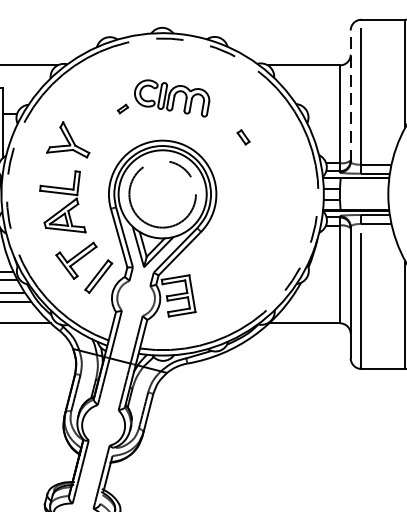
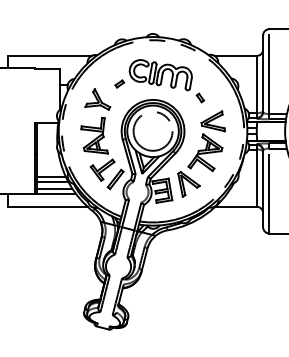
line: (351, 95) -> (263, 73), dashed -> solid
part: (163, 98) -> (153, 75), size x1.43
part: (245, 232) -> (201, 153), added

